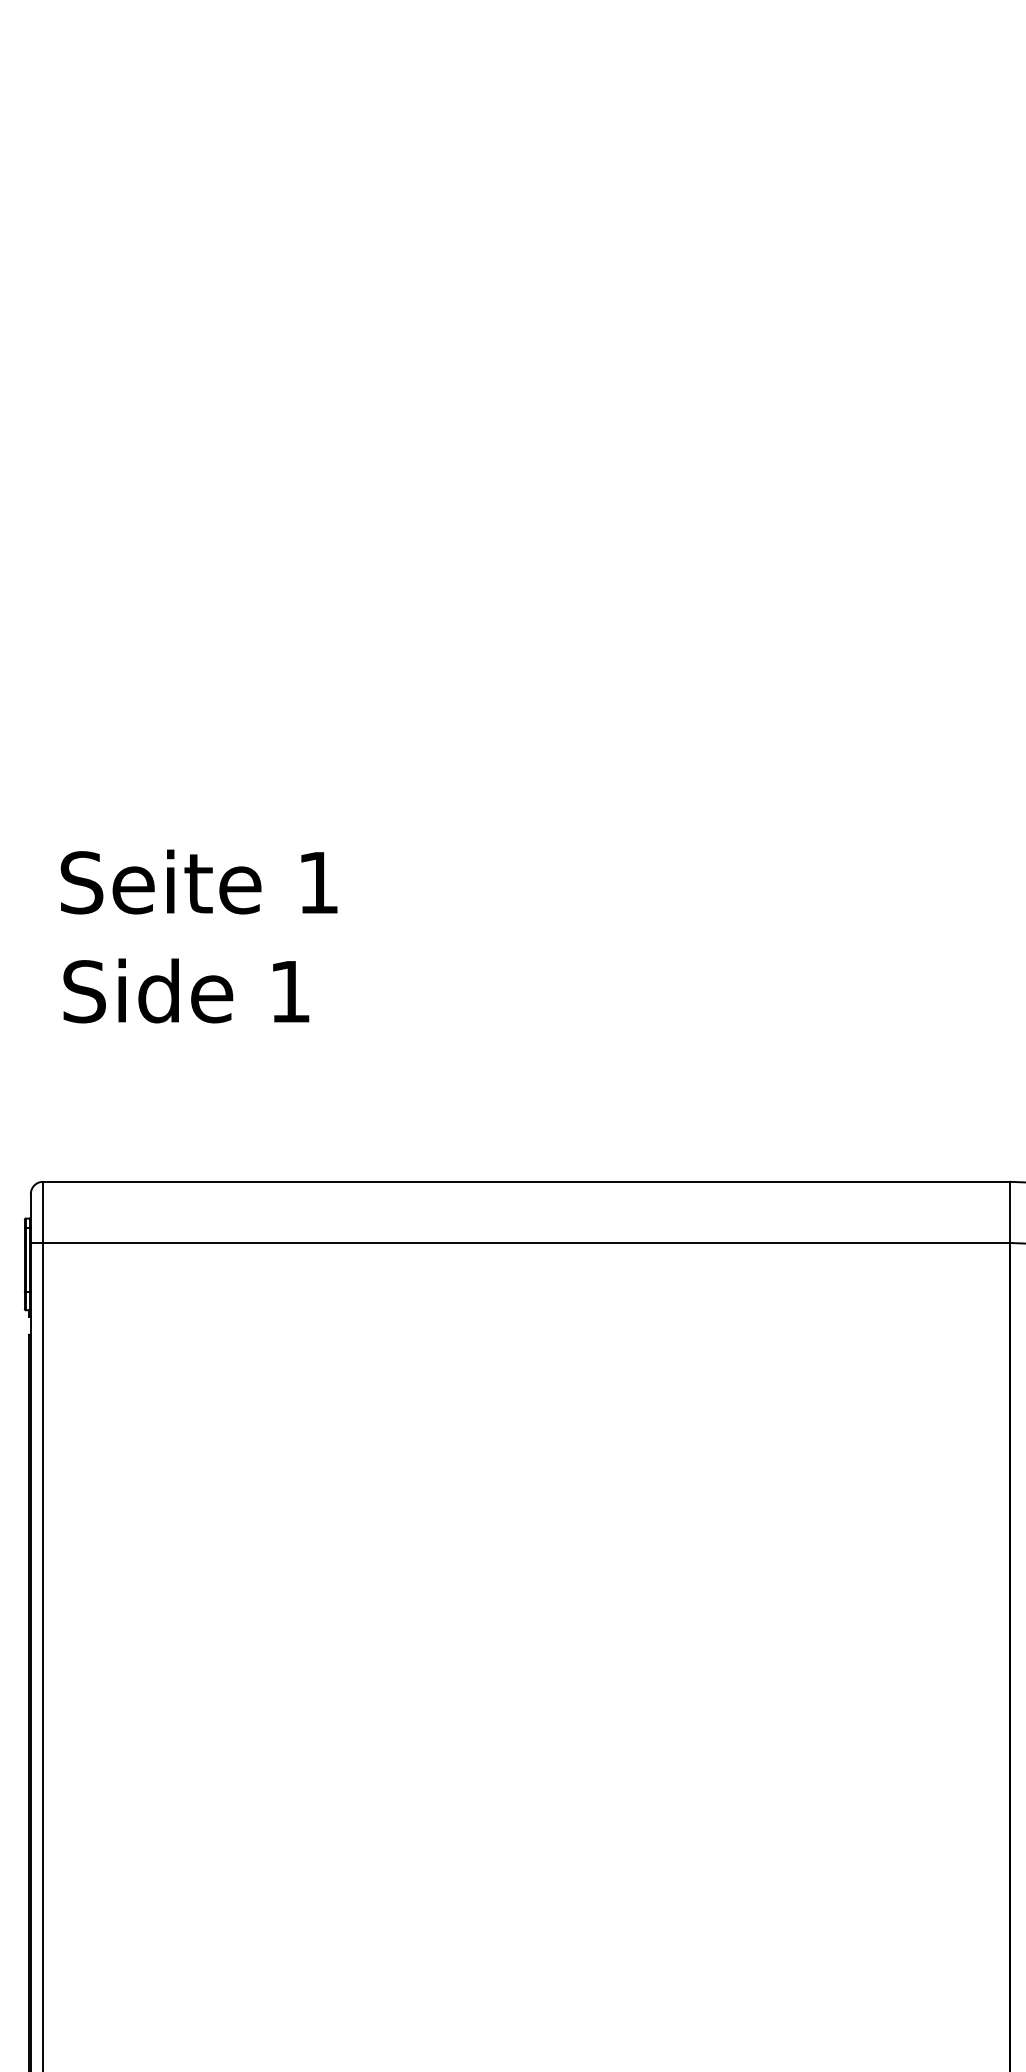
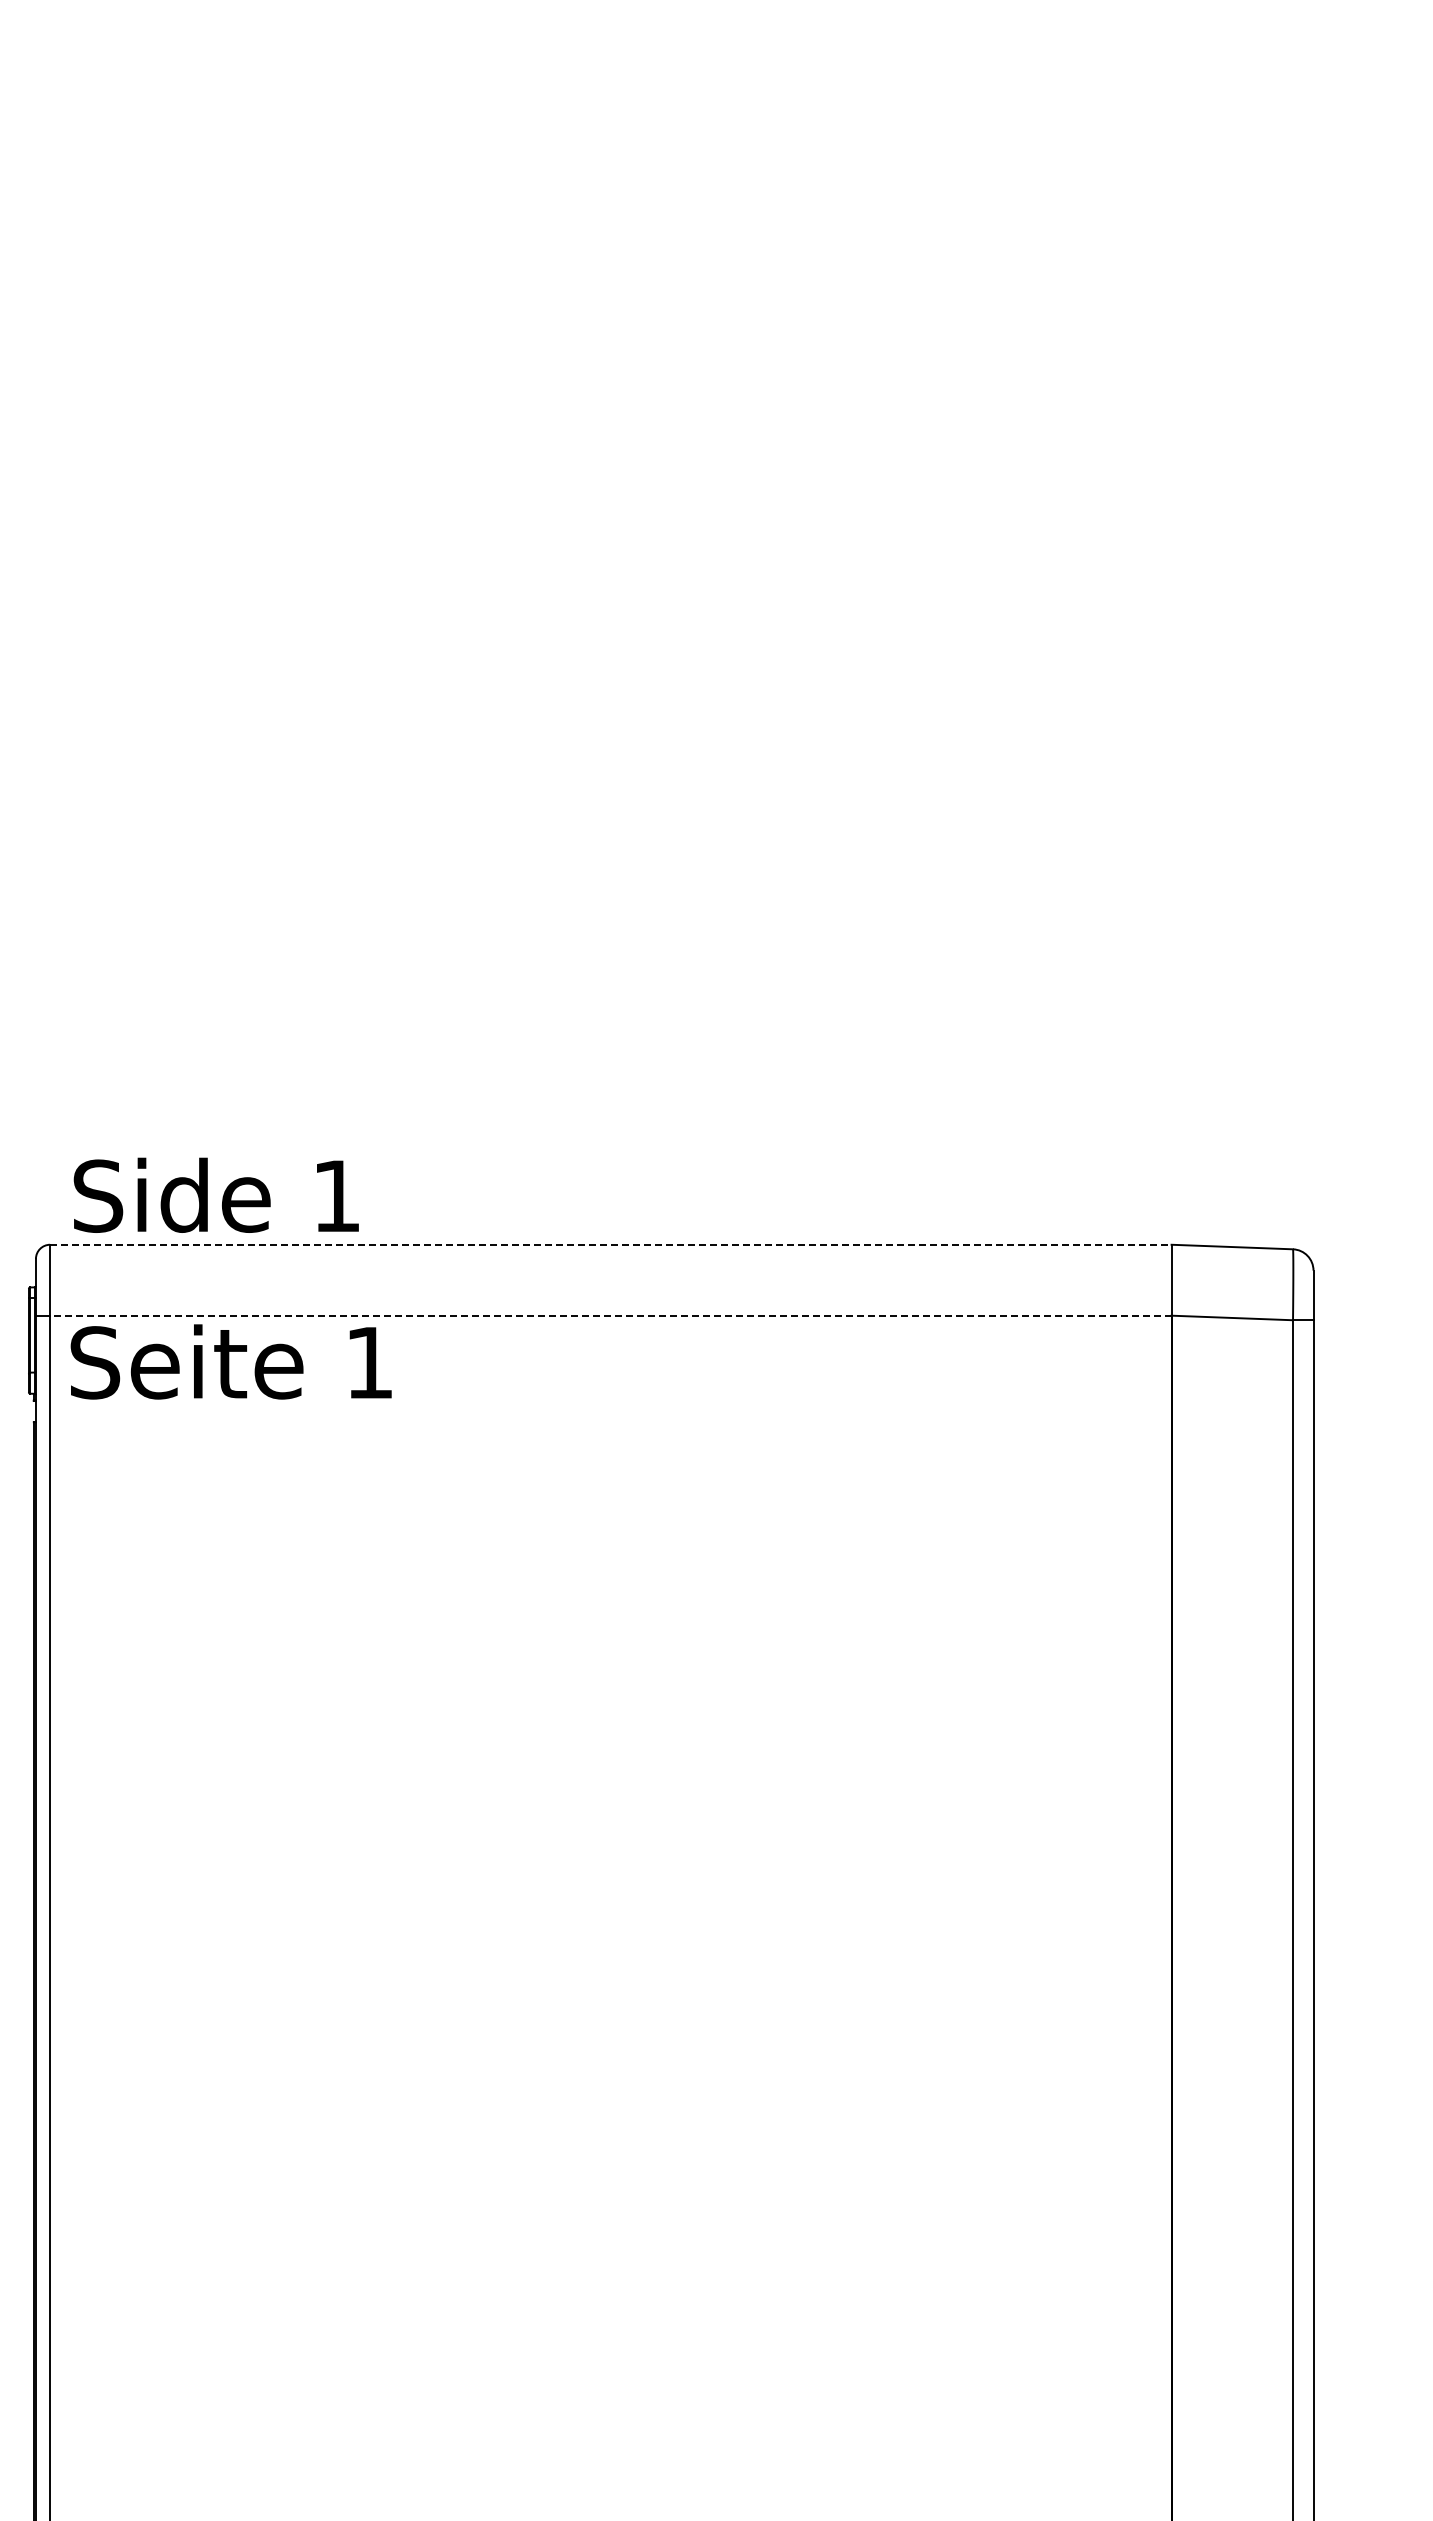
text: (198, 881) -> (230, 1361), moved
text: (185, 990) -> (215, 1194), moved
line: (526, 1181) -> (610, 1244), solid -> dashed
line: (526, 1242) -> (610, 1315), solid -> dashed

